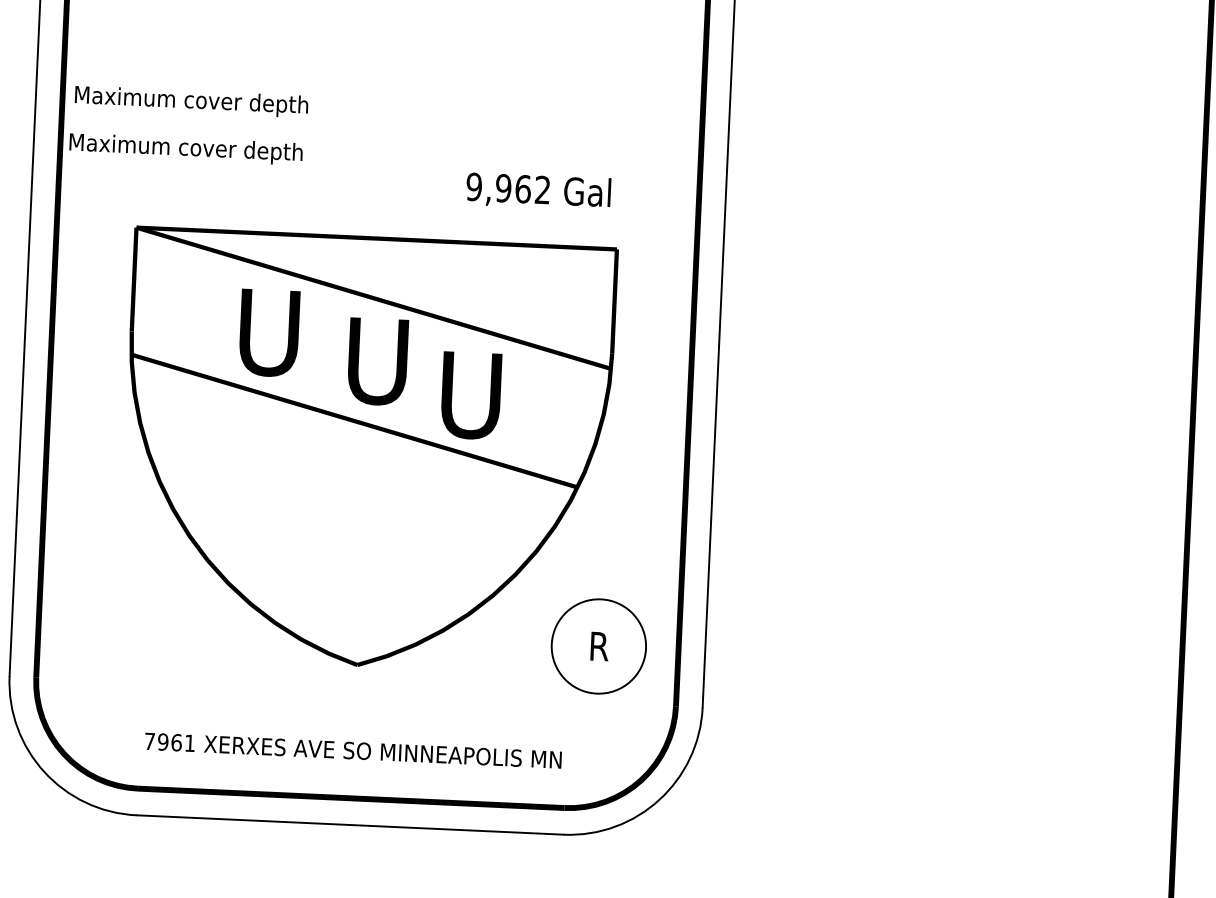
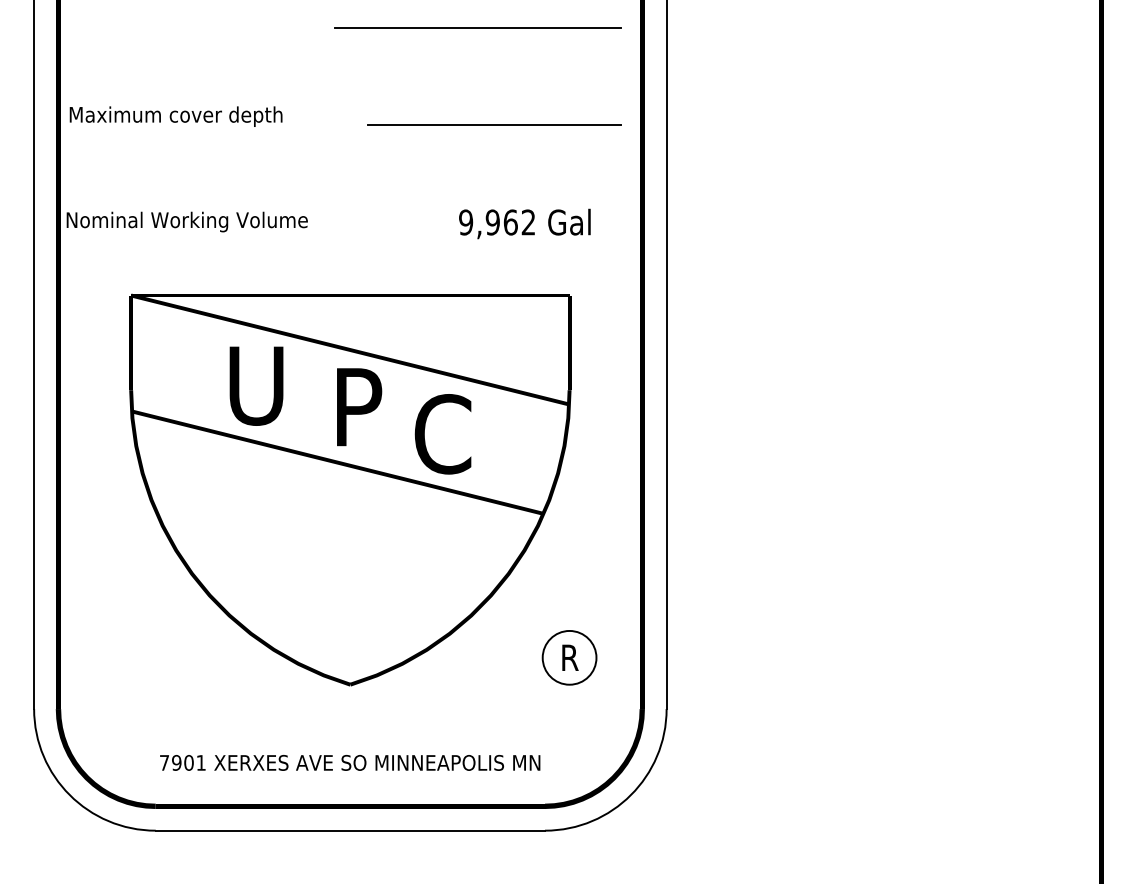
line: (543, 59) -> (494, 125), added
text: (190, 101) -> (175, 116), moved
text: (201, 149) -> (187, 221), Maximum cover depth -> Nominal Working Volume
text: (538, 190) -> (524, 223), moved
text: (377, 361) -> (356, 407), U -> P
text: (470, 395) -> (442, 434), U -> C
circle: (598, 646) -> (569, 657), size x0.62
text: (176, 742) -> (188, 762), 7961 -> 7901

